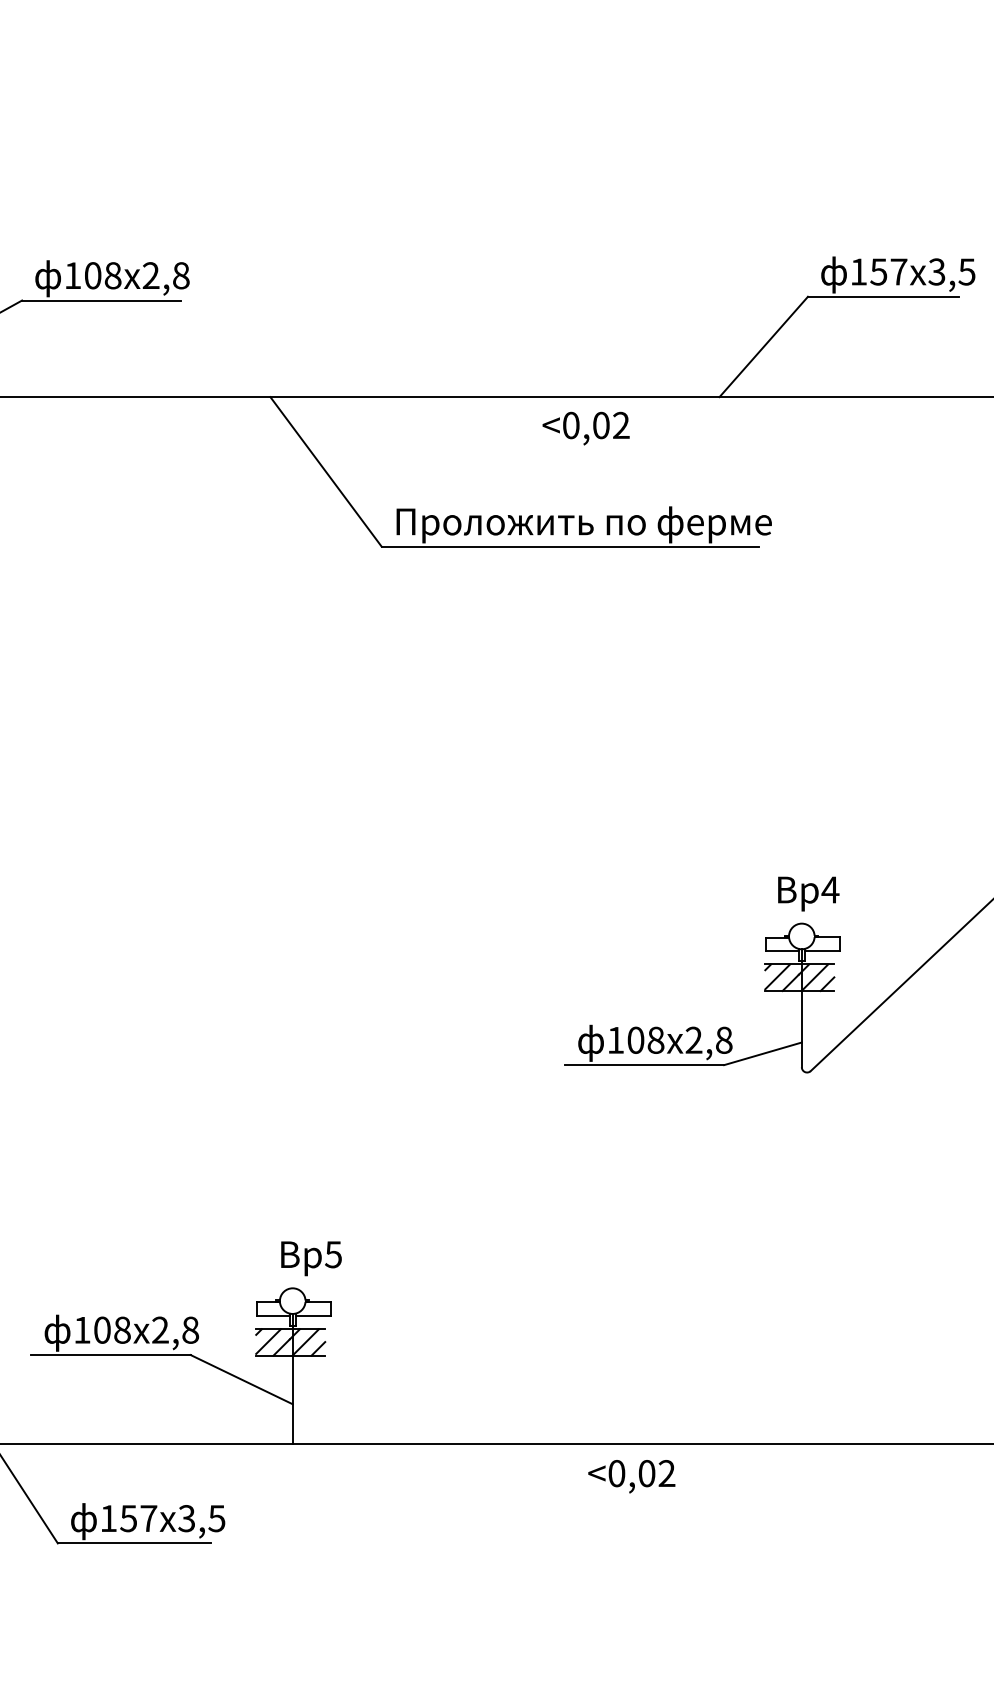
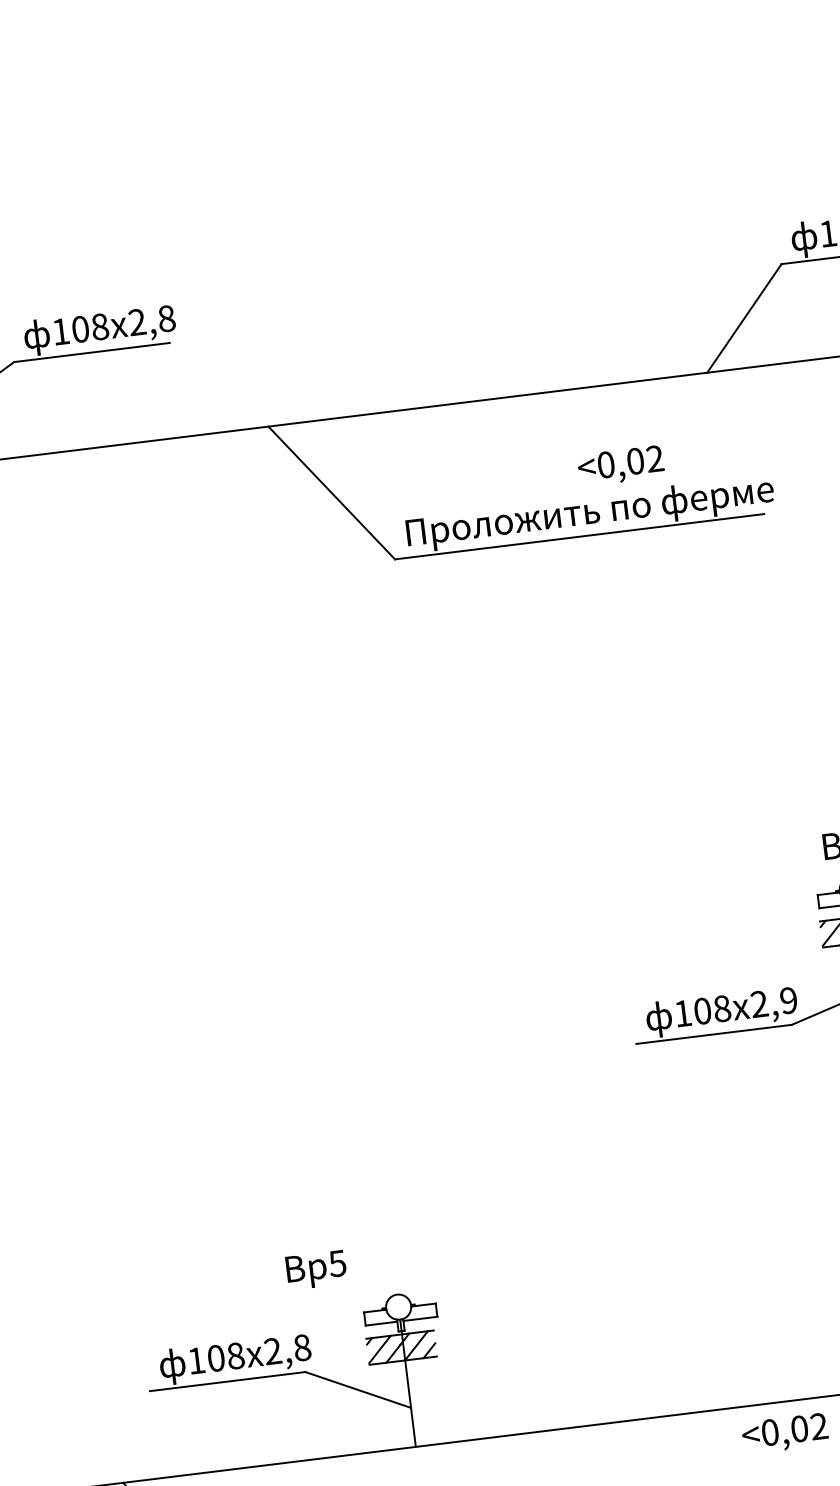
text: (585, 428) -> (620, 466), moved
text: (723, 1039) -> (788, 999), 108x2,8 -> 108x2,9
text: (311, 1258) -> (316, 1270), moved
text: (631, 1476) -> (784, 1433), moved

